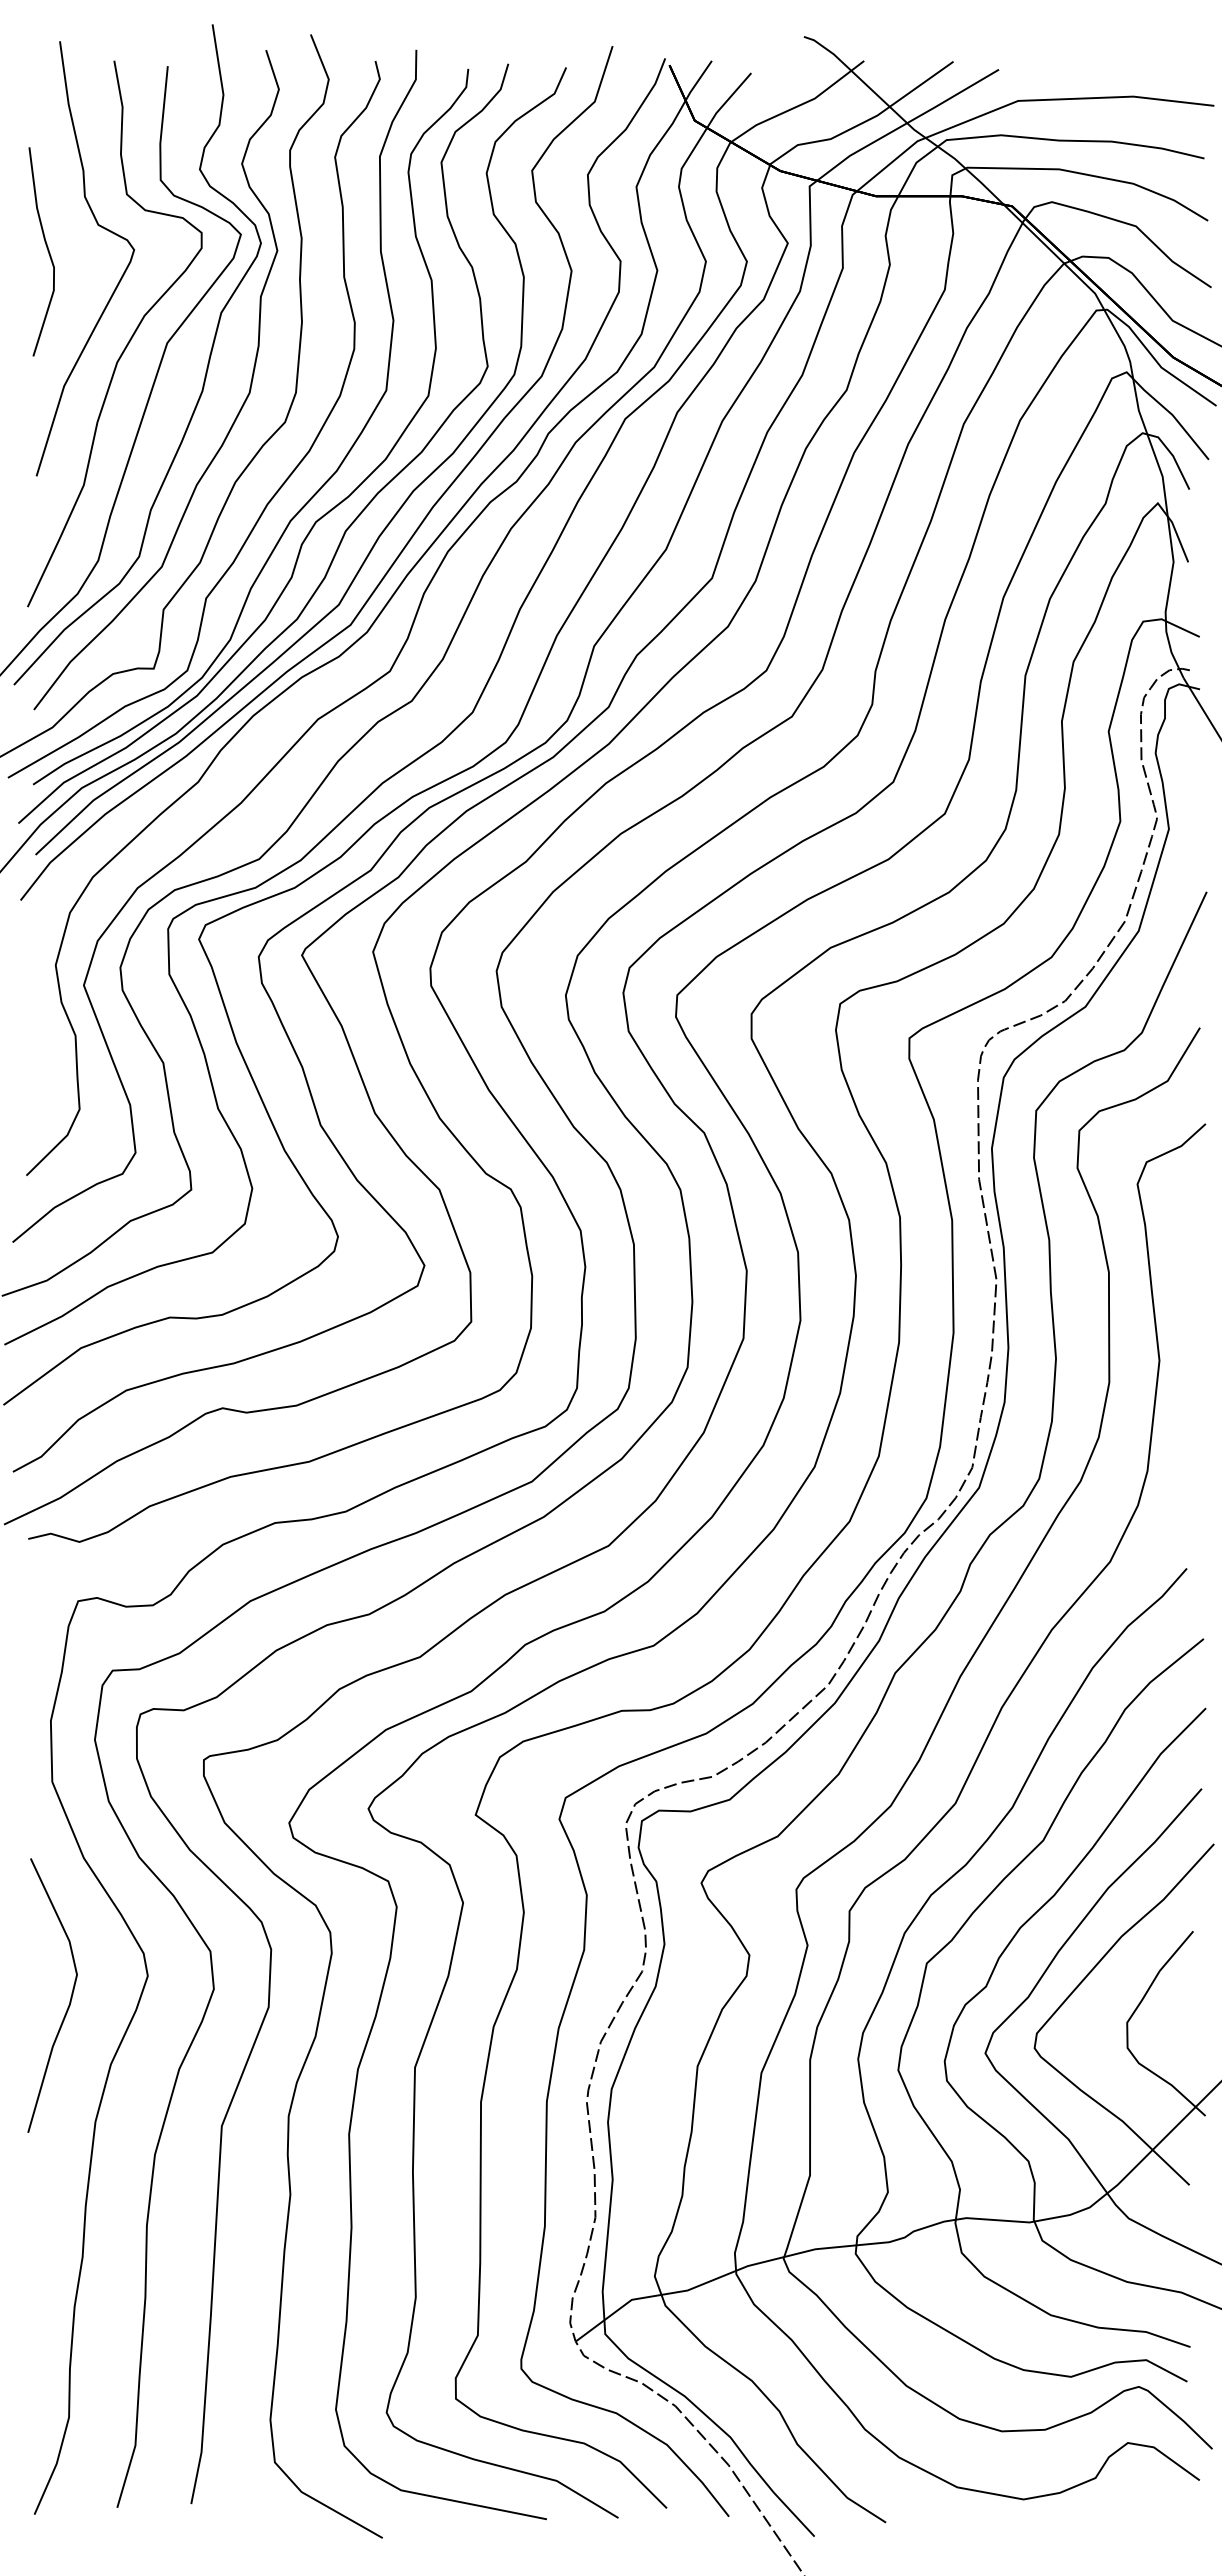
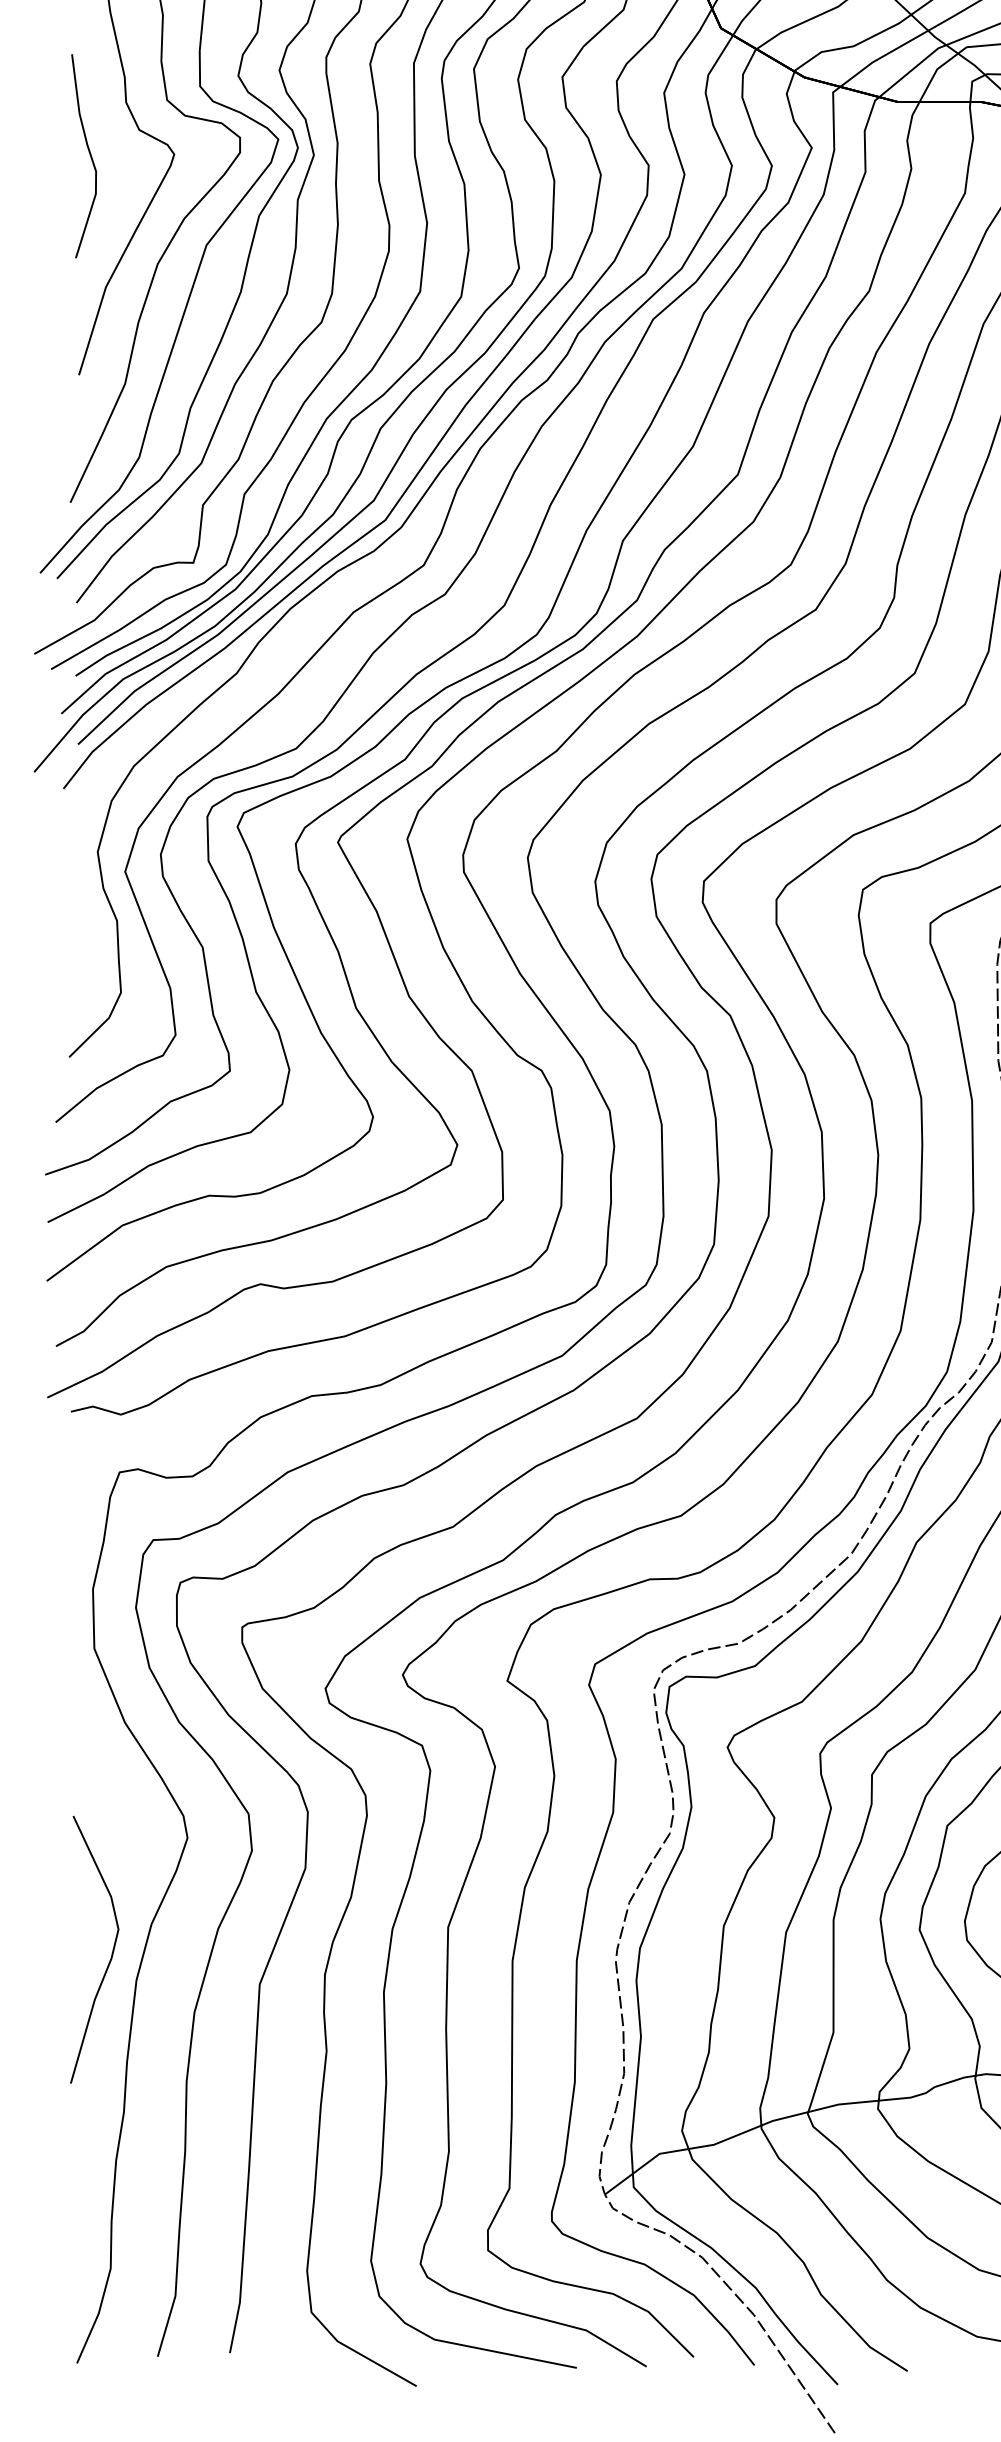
curve: (69, 2000) -> (111, 1954), moved

